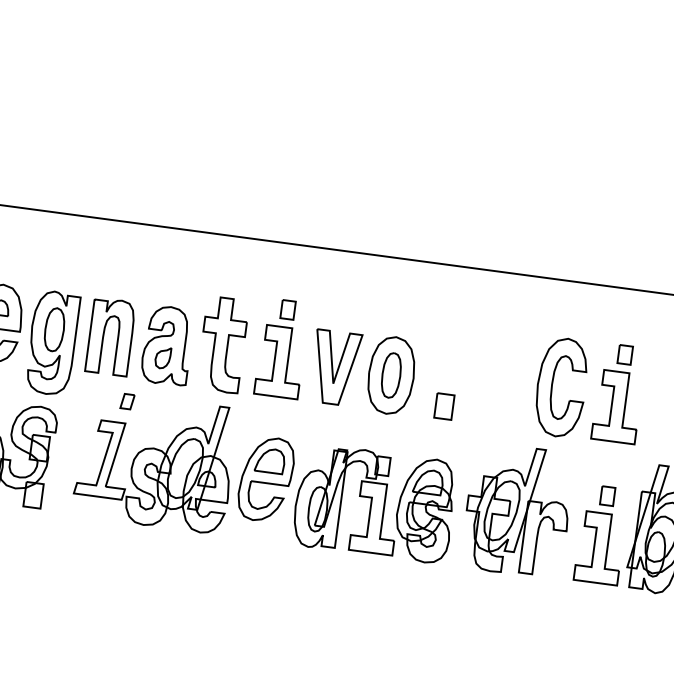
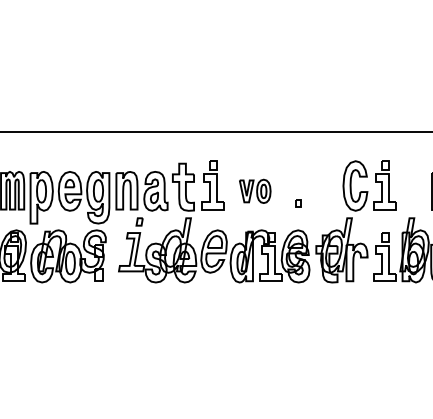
part: (361, 371) -> (254, 191), size x0.6
part: (444, 406) -> (298, 203), size x0.6

